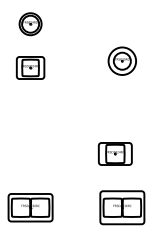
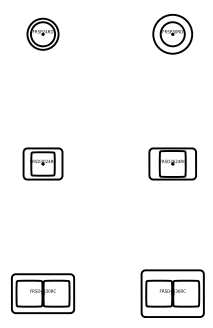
part: (121, 60) -> (171, 33), moved
part: (30, 67) -> (42, 163), moved
part: (114, 153) -> (171, 163), moved

